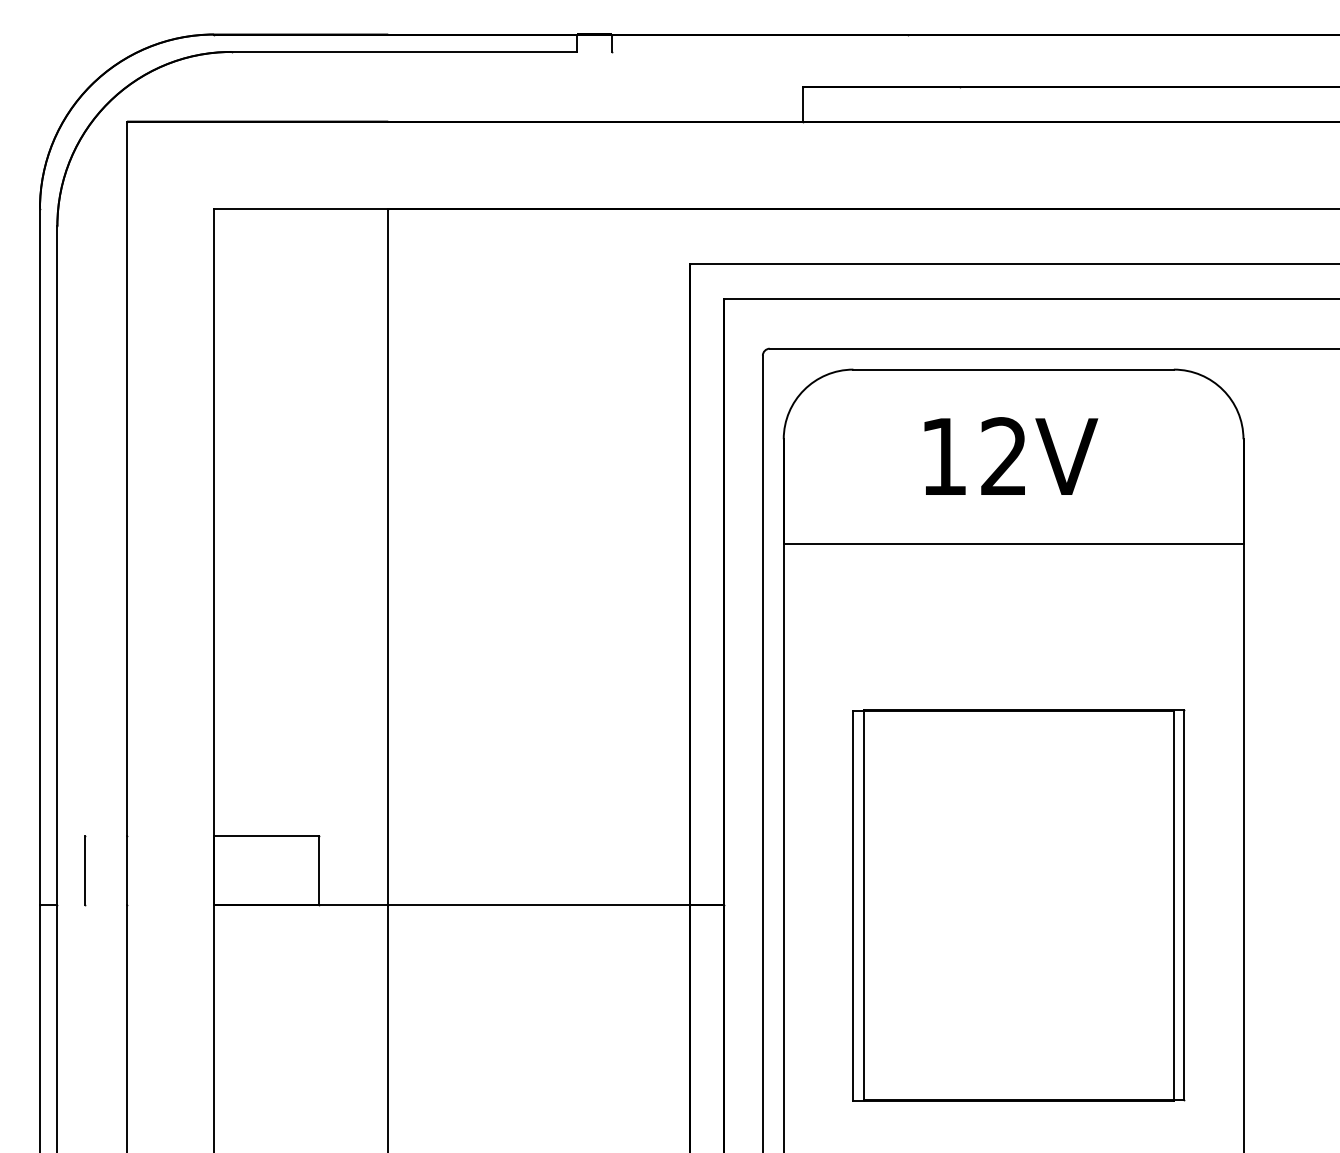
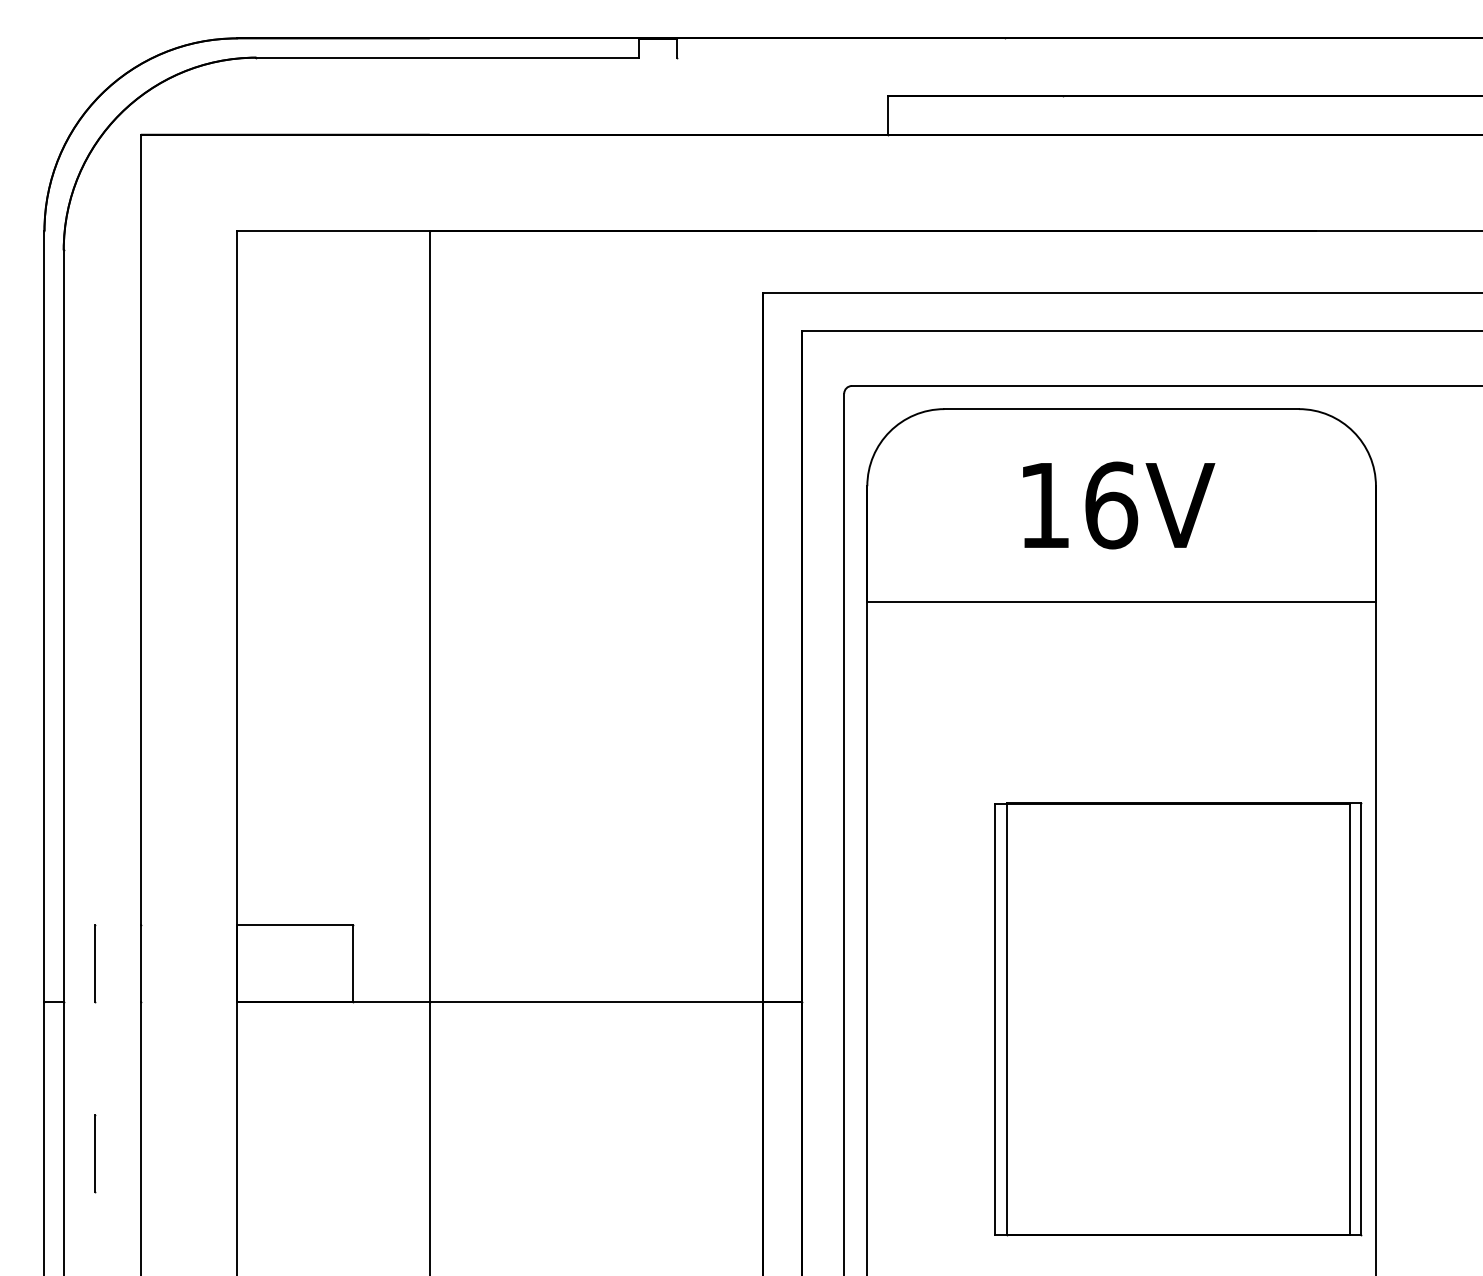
text: (1004, 456) -> (1111, 505), 12V -> 16V
part: (1018, 905) -> (1178, 1019), moved
line: (86, 1042) -> (95, 1153), added

